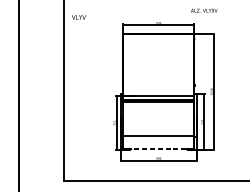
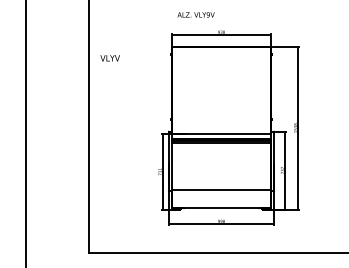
text: (203, 10) -> (195, 14), moved
text: (78, 17) -> (109, 58), moved
line: (158, 149) -> (221, 208), dashed -> solid

